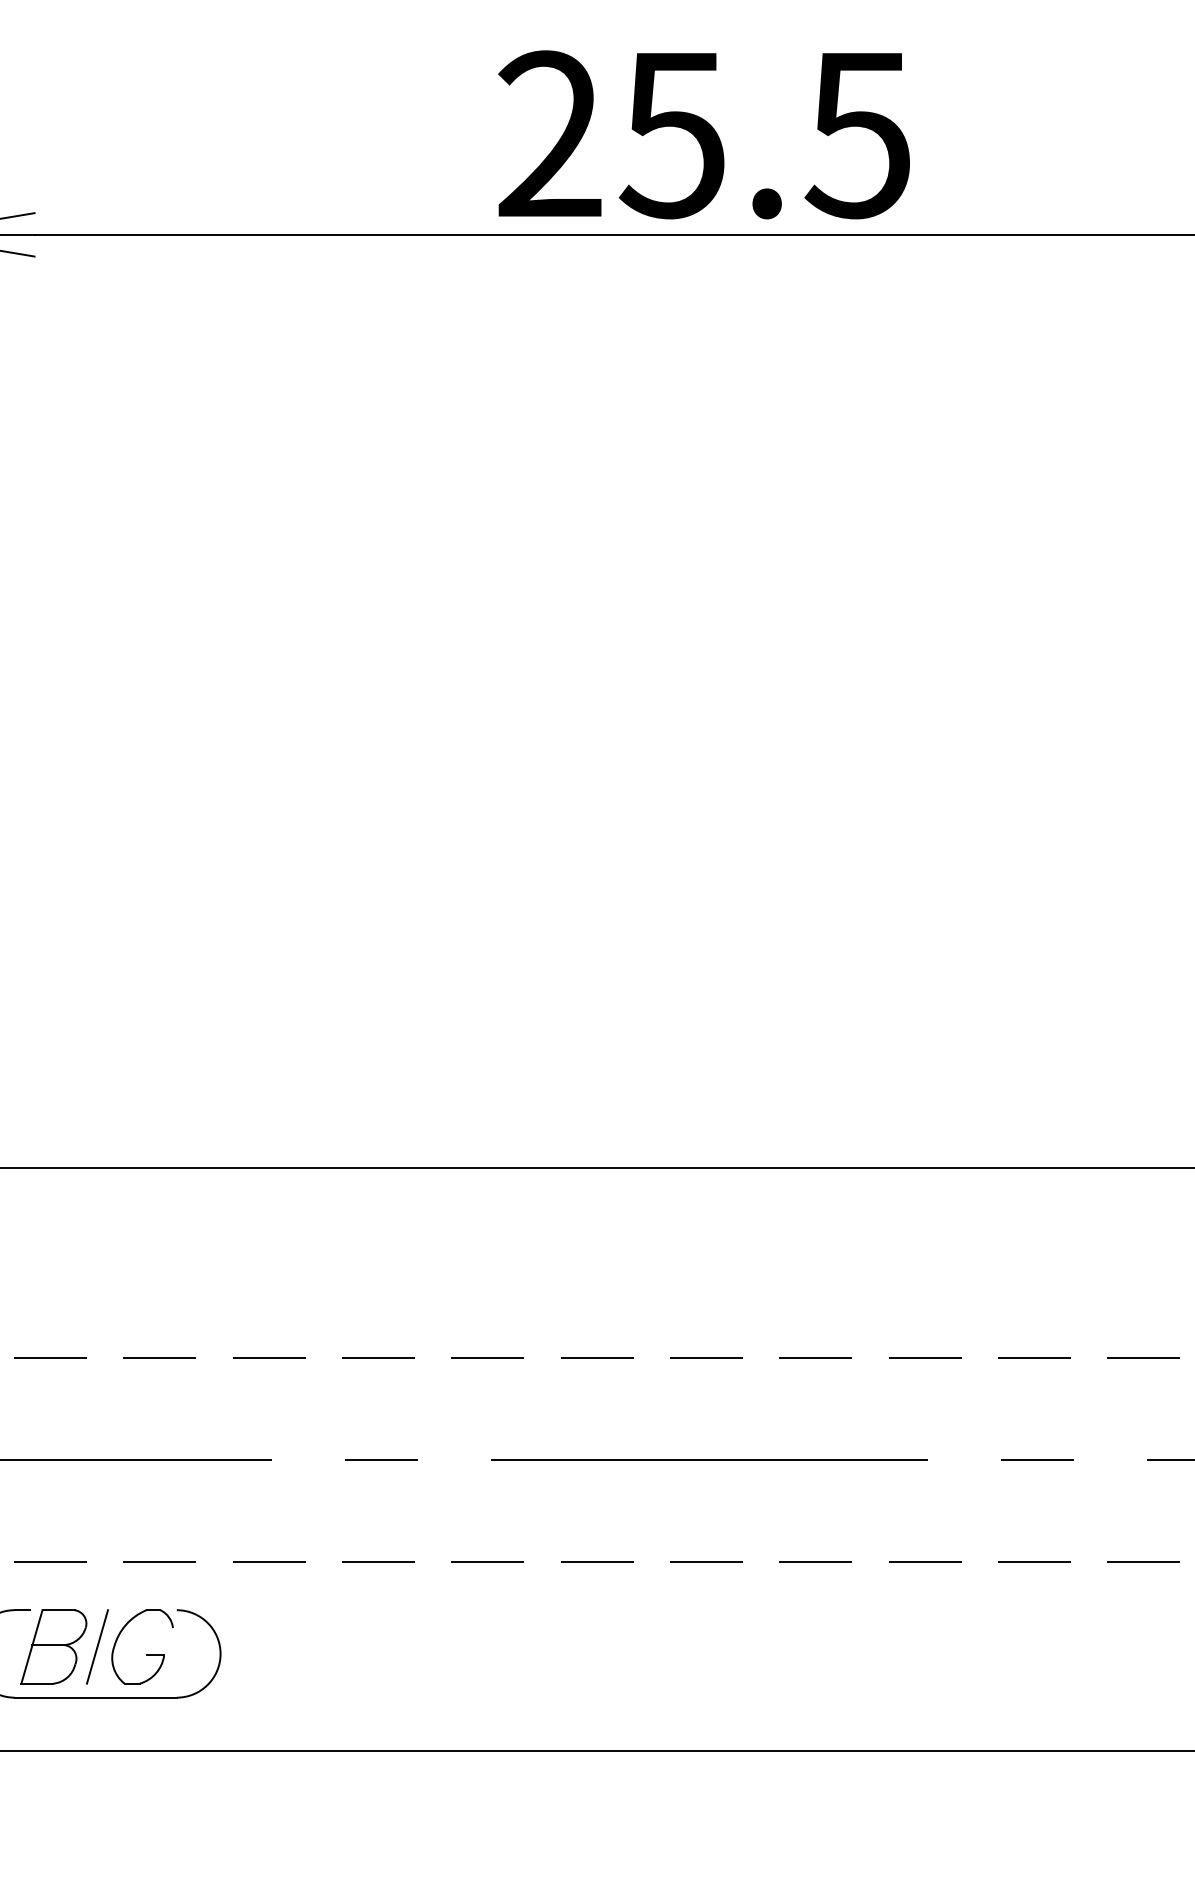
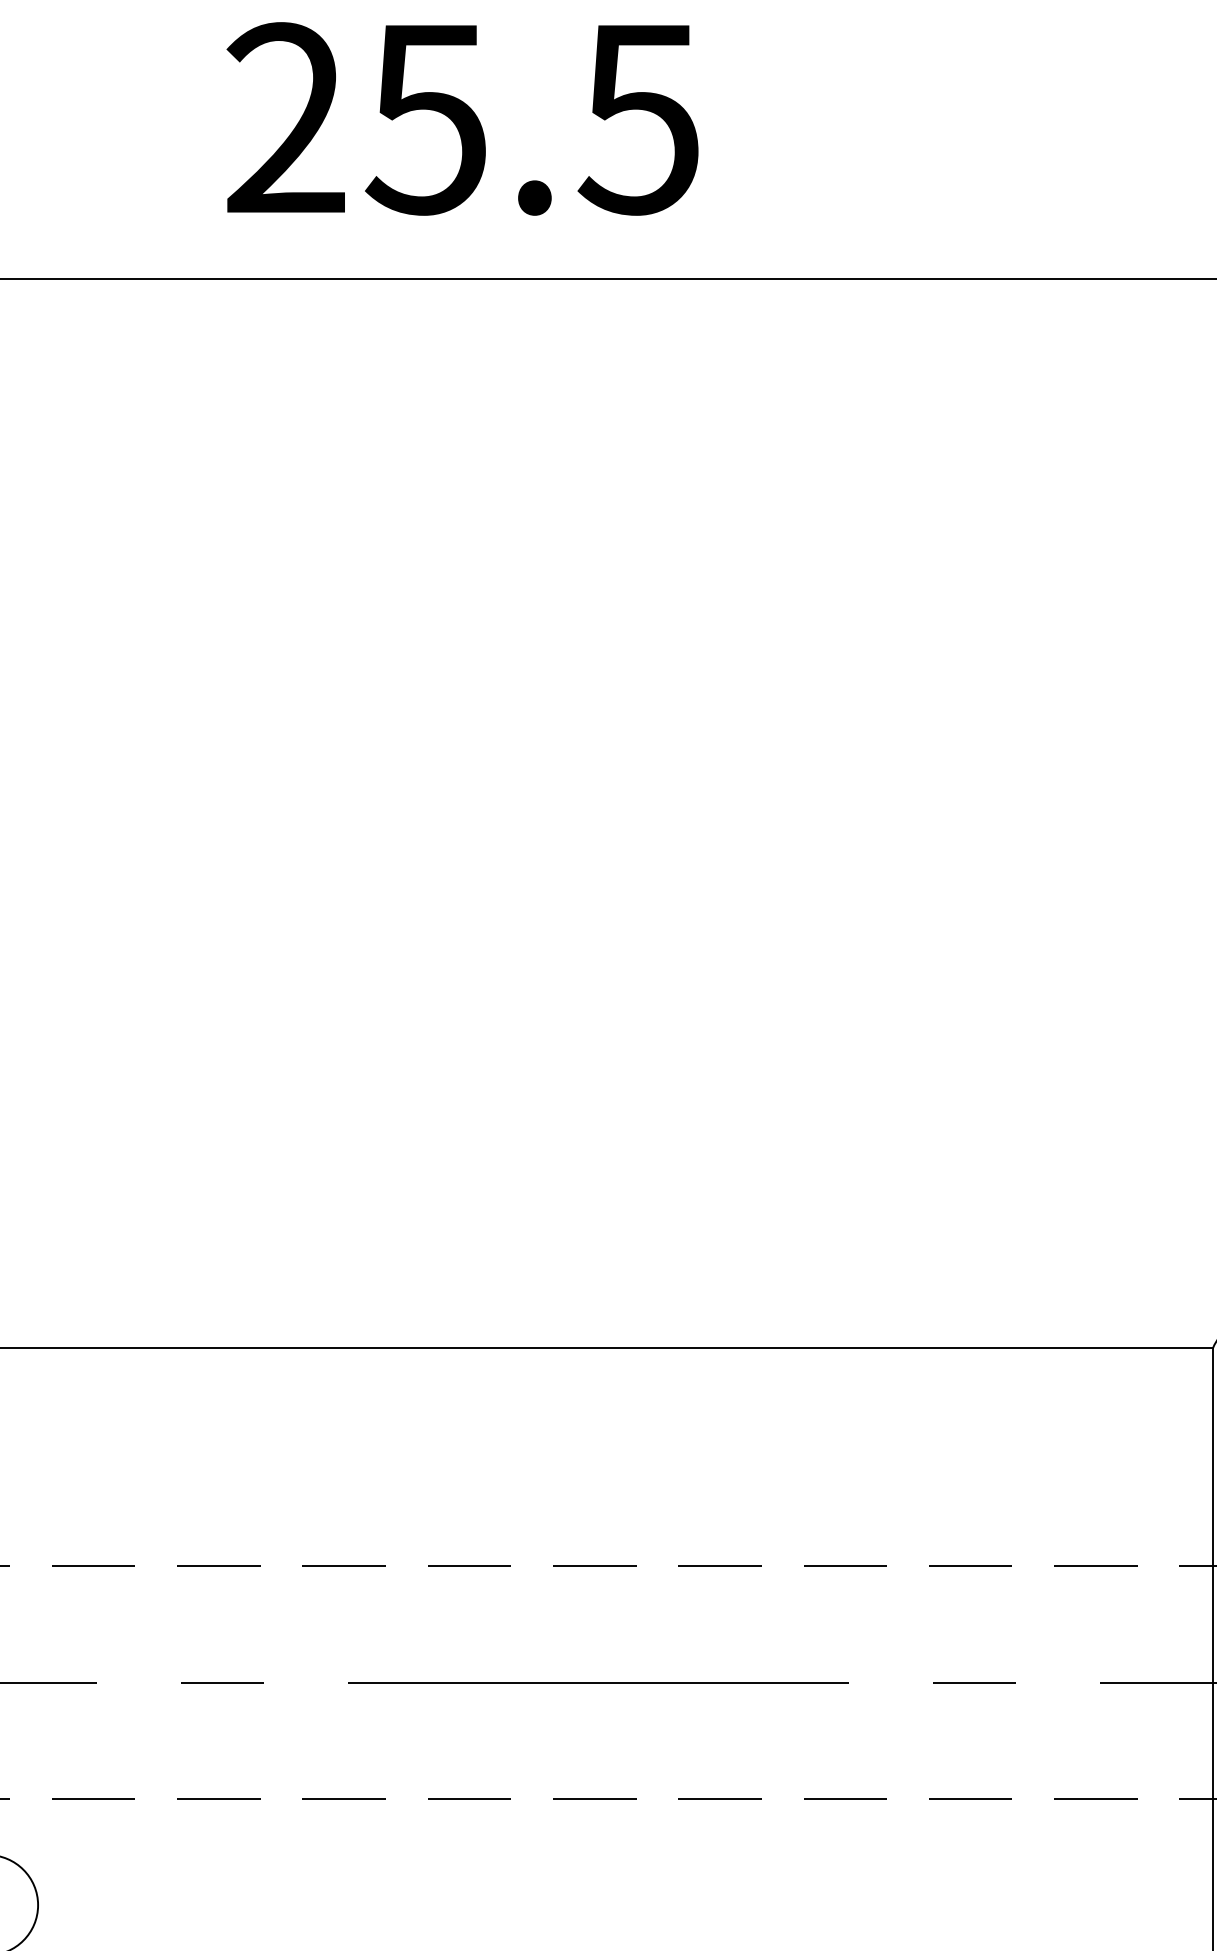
text: (703, 134) -> (461, 118), moved

